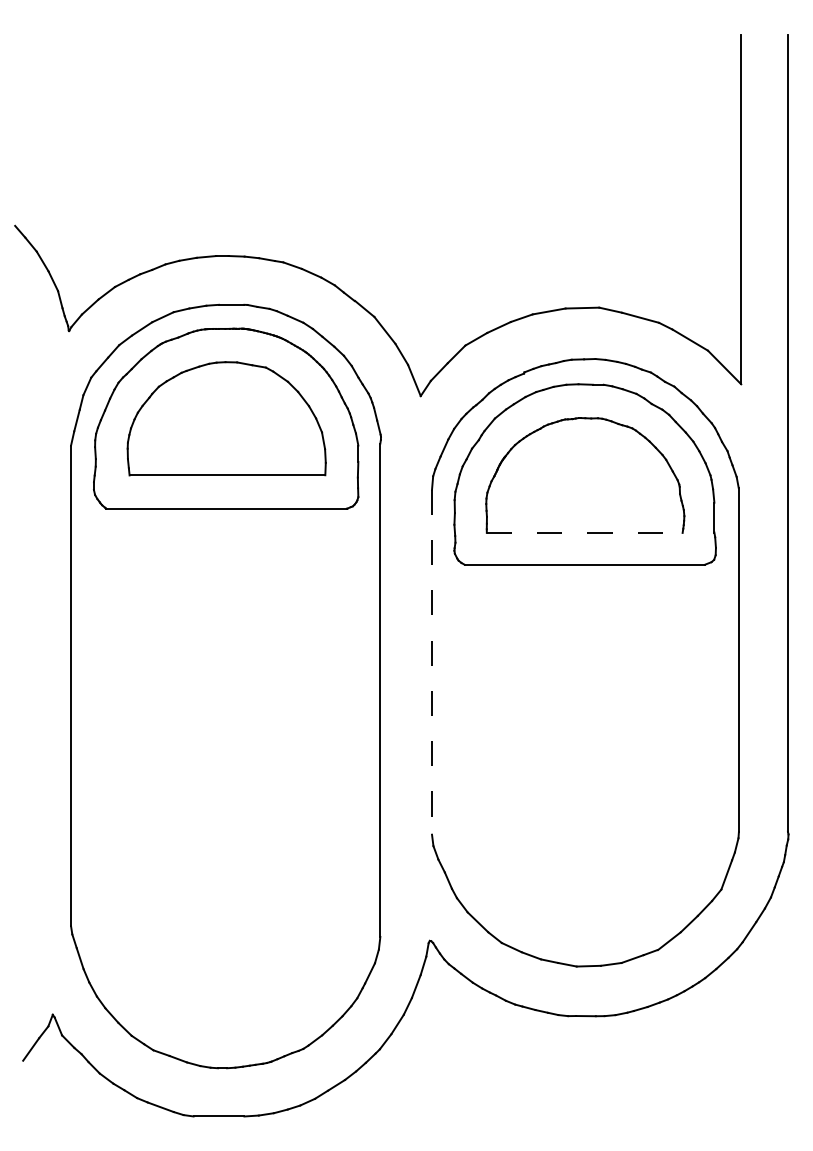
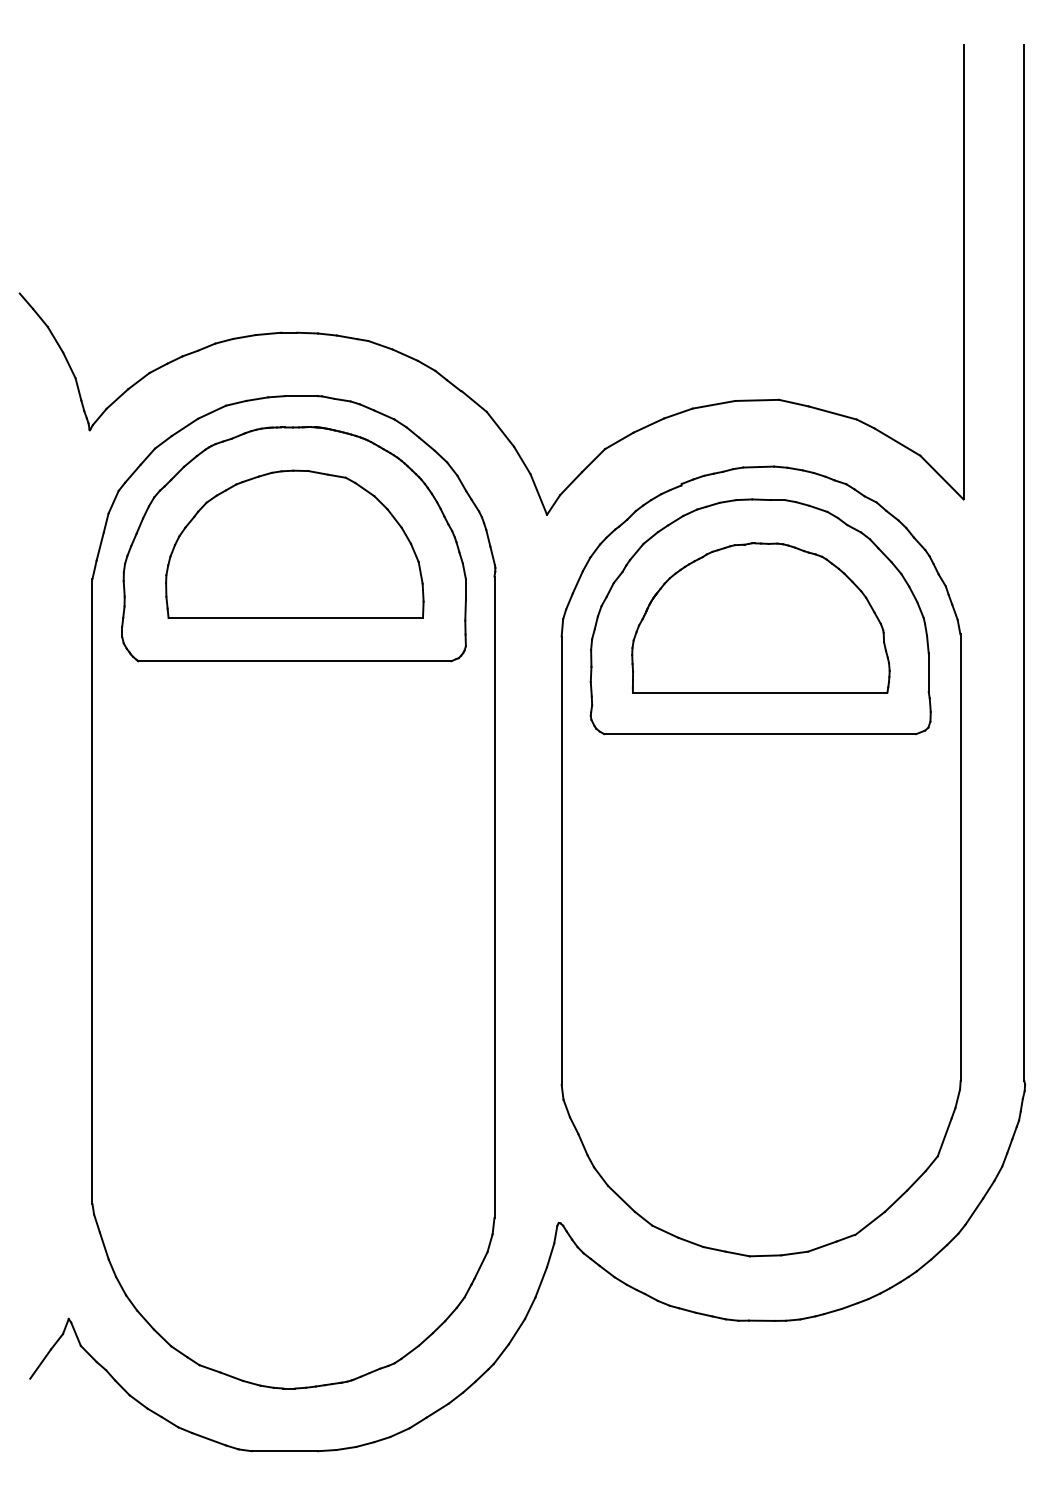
line: (584, 532) -> (759, 692), dashed -> solid
line: (432, 662) -> (562, 861), dashed -> solid

